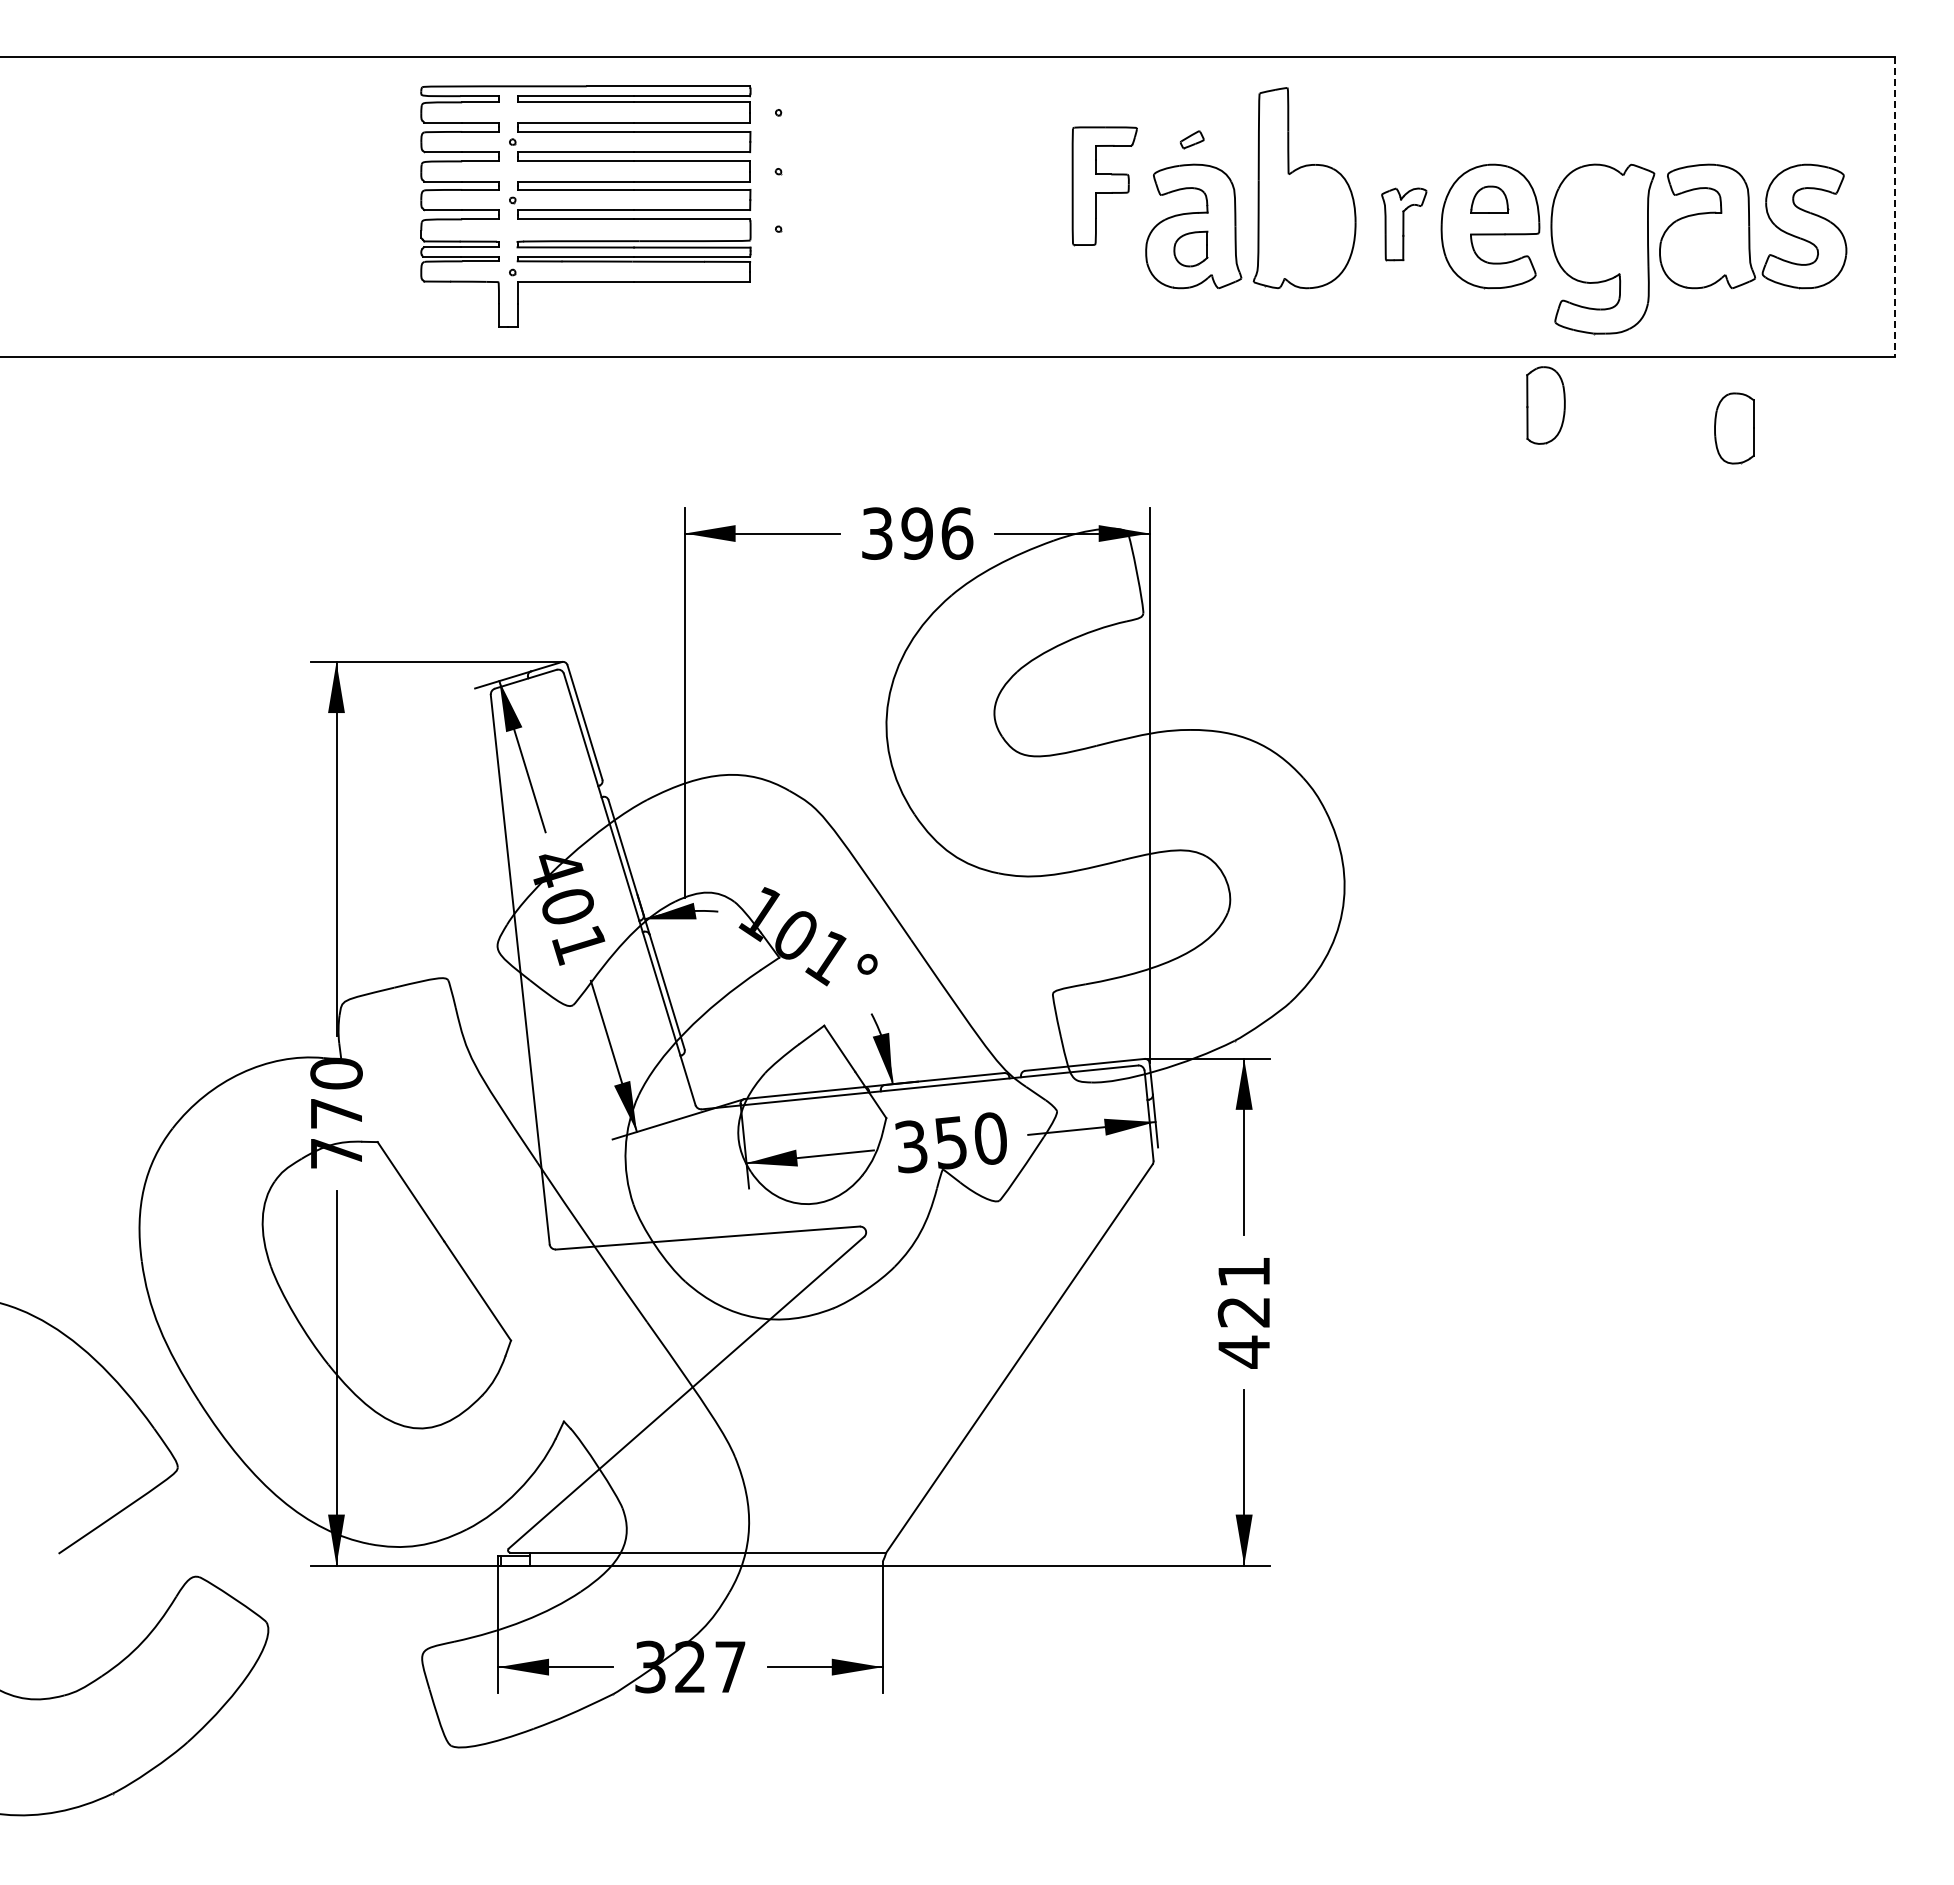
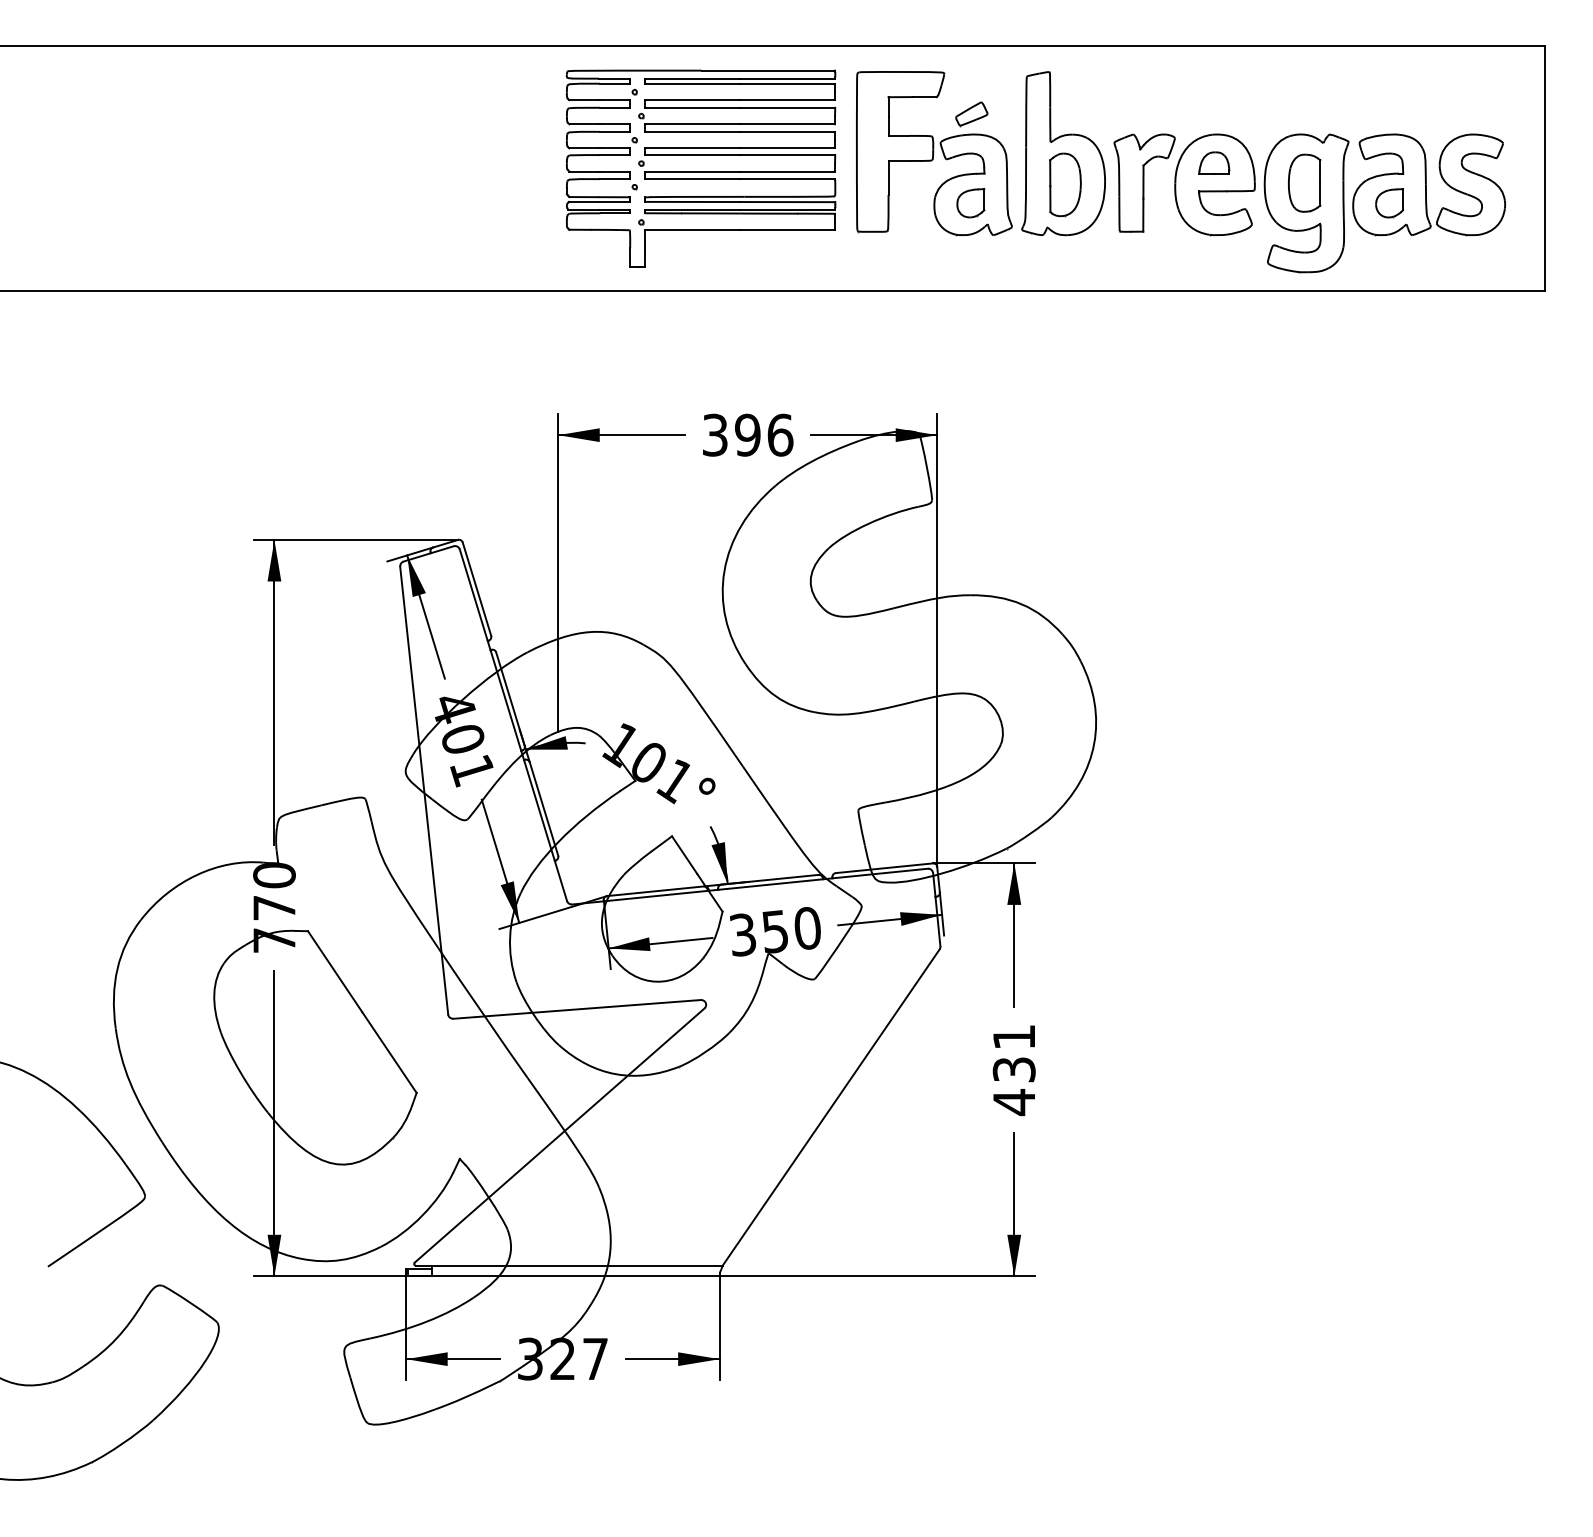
part: (1192, 139) -> (972, 113), size x1.67
part: (1104, 186) -> (900, 152), size x1.67
part: (585, 206) -> (700, 168), moved
line: (1895, 206) -> (1545, 168), dashed -> solid
part: (1404, 224) -> (1144, 183), size x1.67
part: (1704, 248) -> (1389, 202), added
part: (1545, 405) -> (1065, 184), moved
part: (1734, 428) -> (1304, 183), moved
text: (1244, 1312) -> (1014, 1070), 421 -> 431

